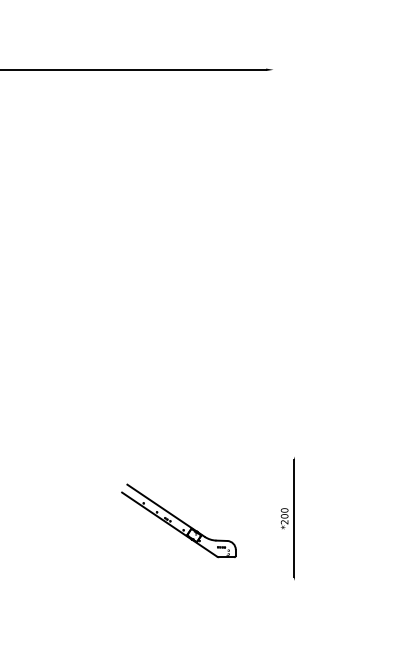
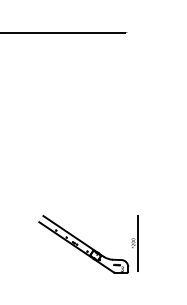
part: (178, 521) -> (83, 244), size x1.67

